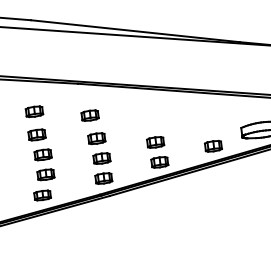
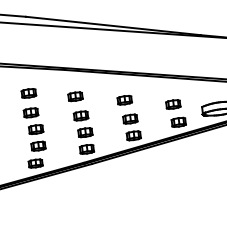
part: (148, 120) -> (124, 100), added
part: (207, 124) -> (173, 104), added

